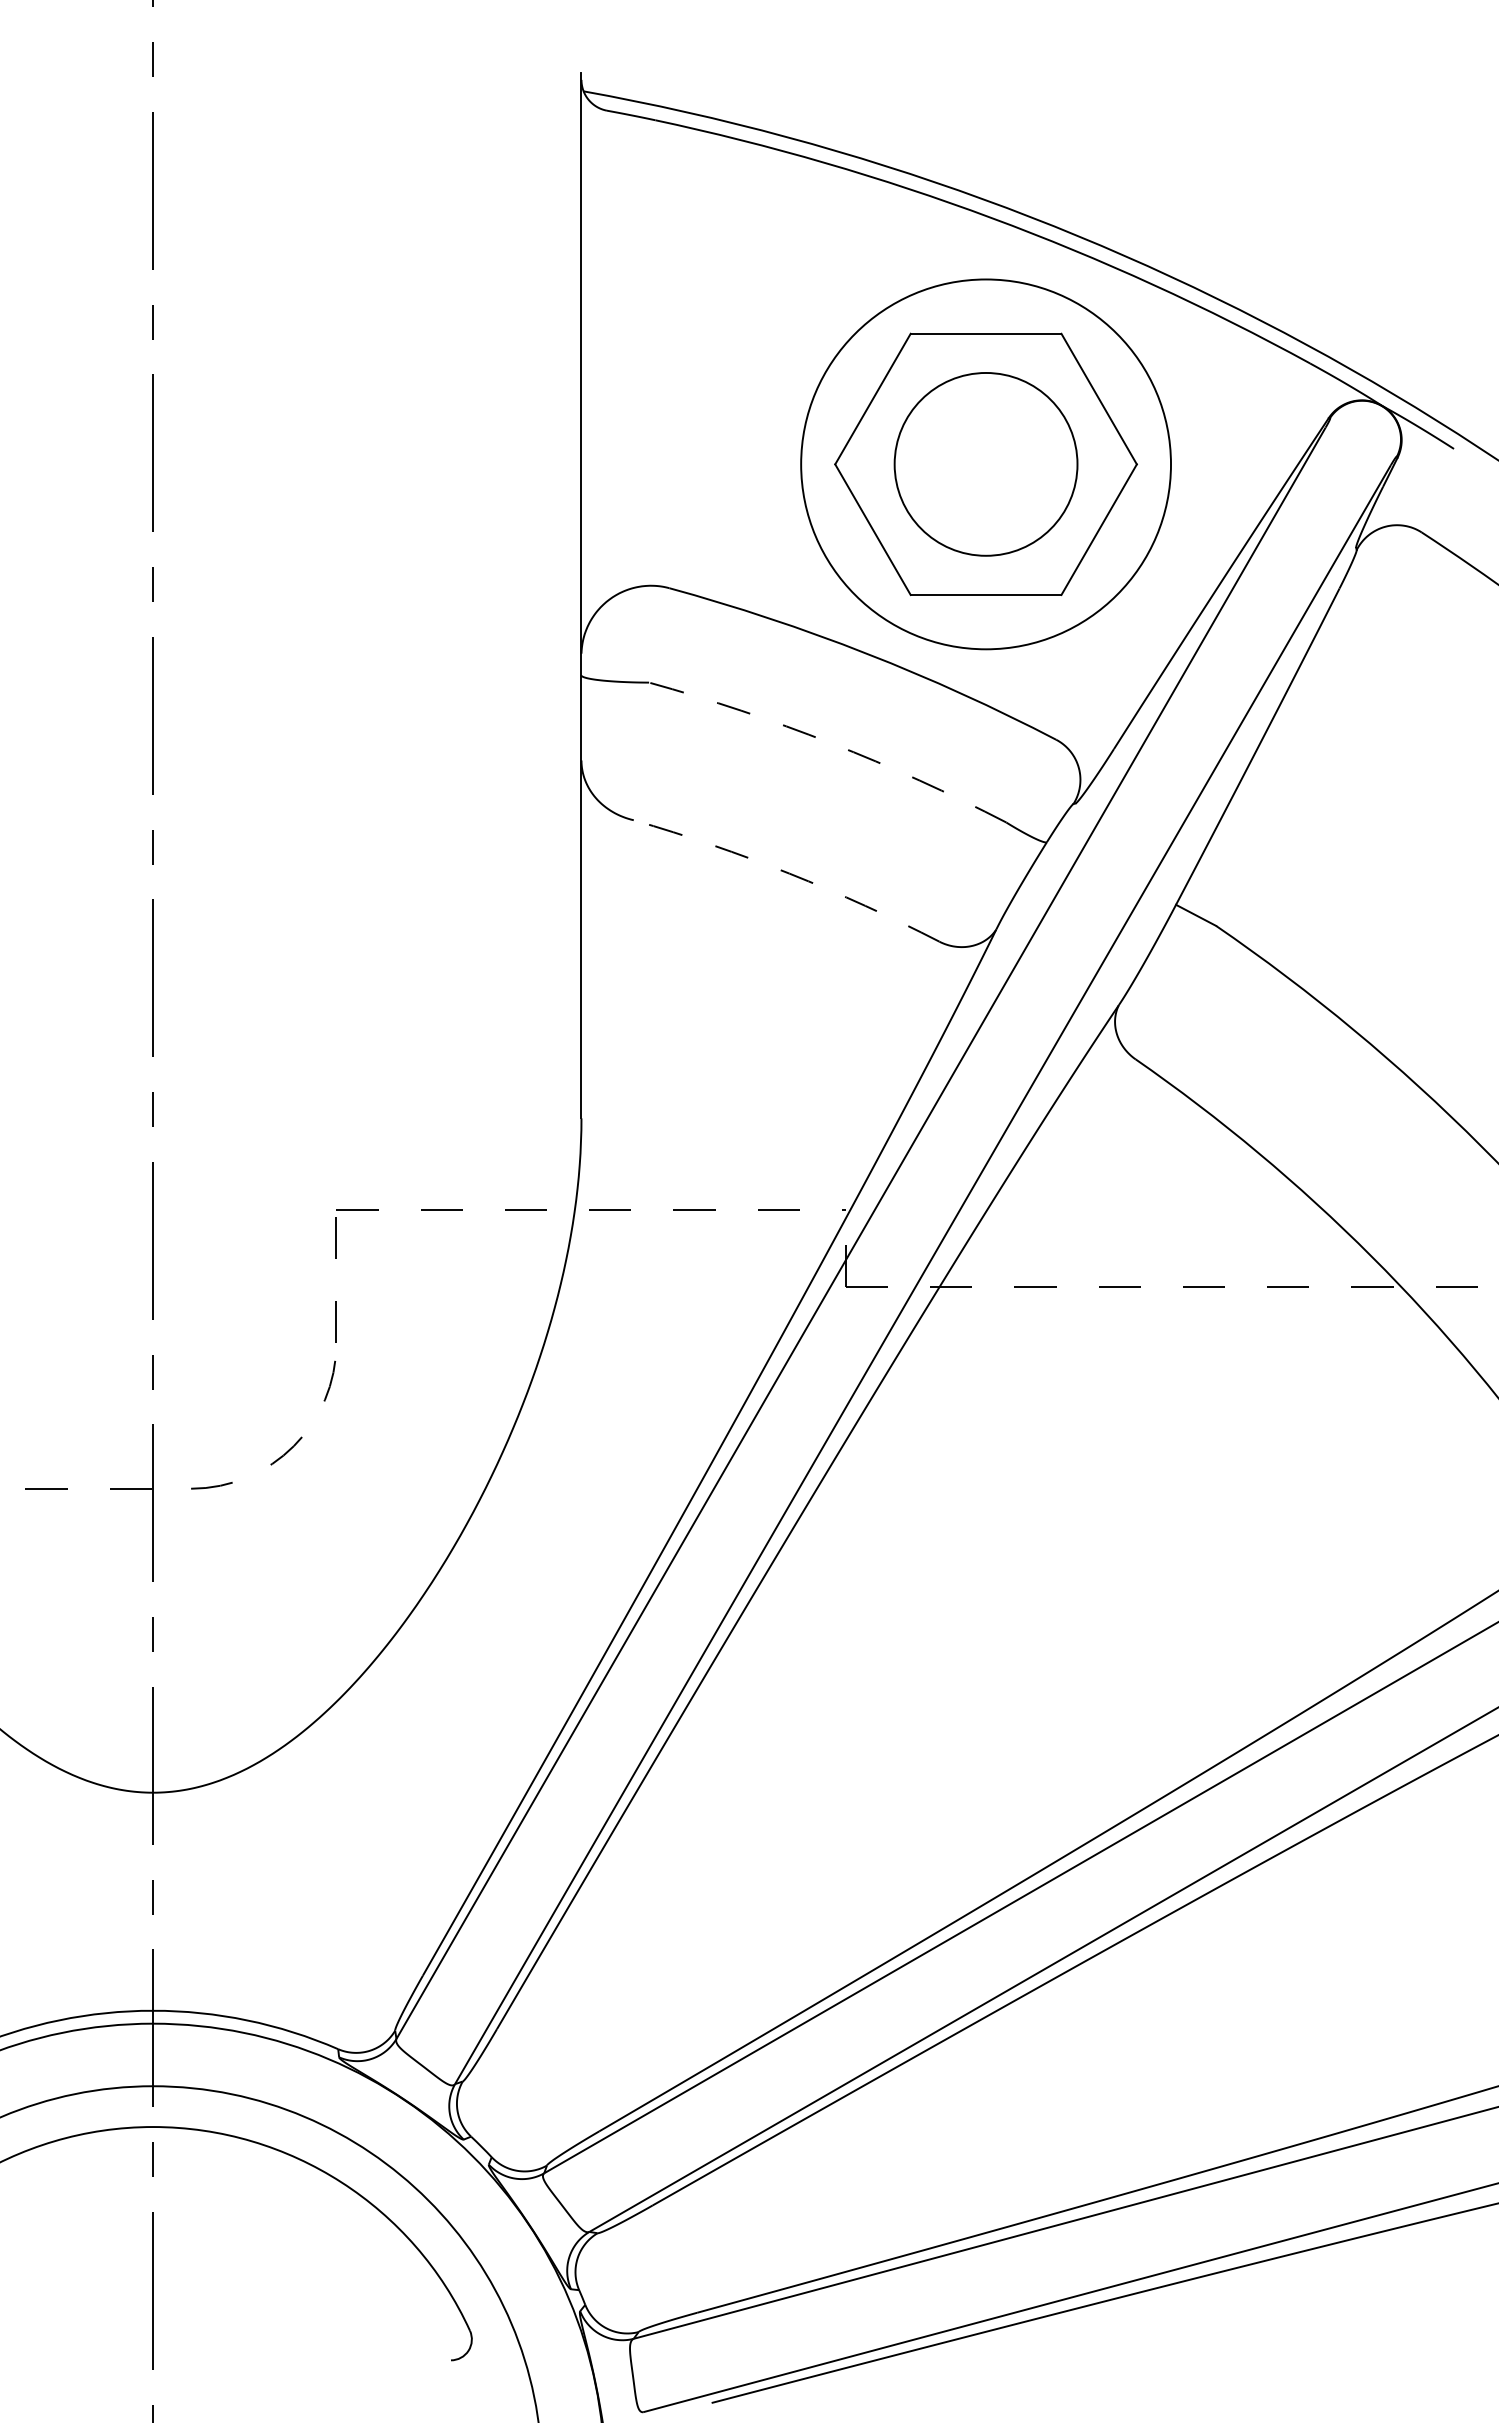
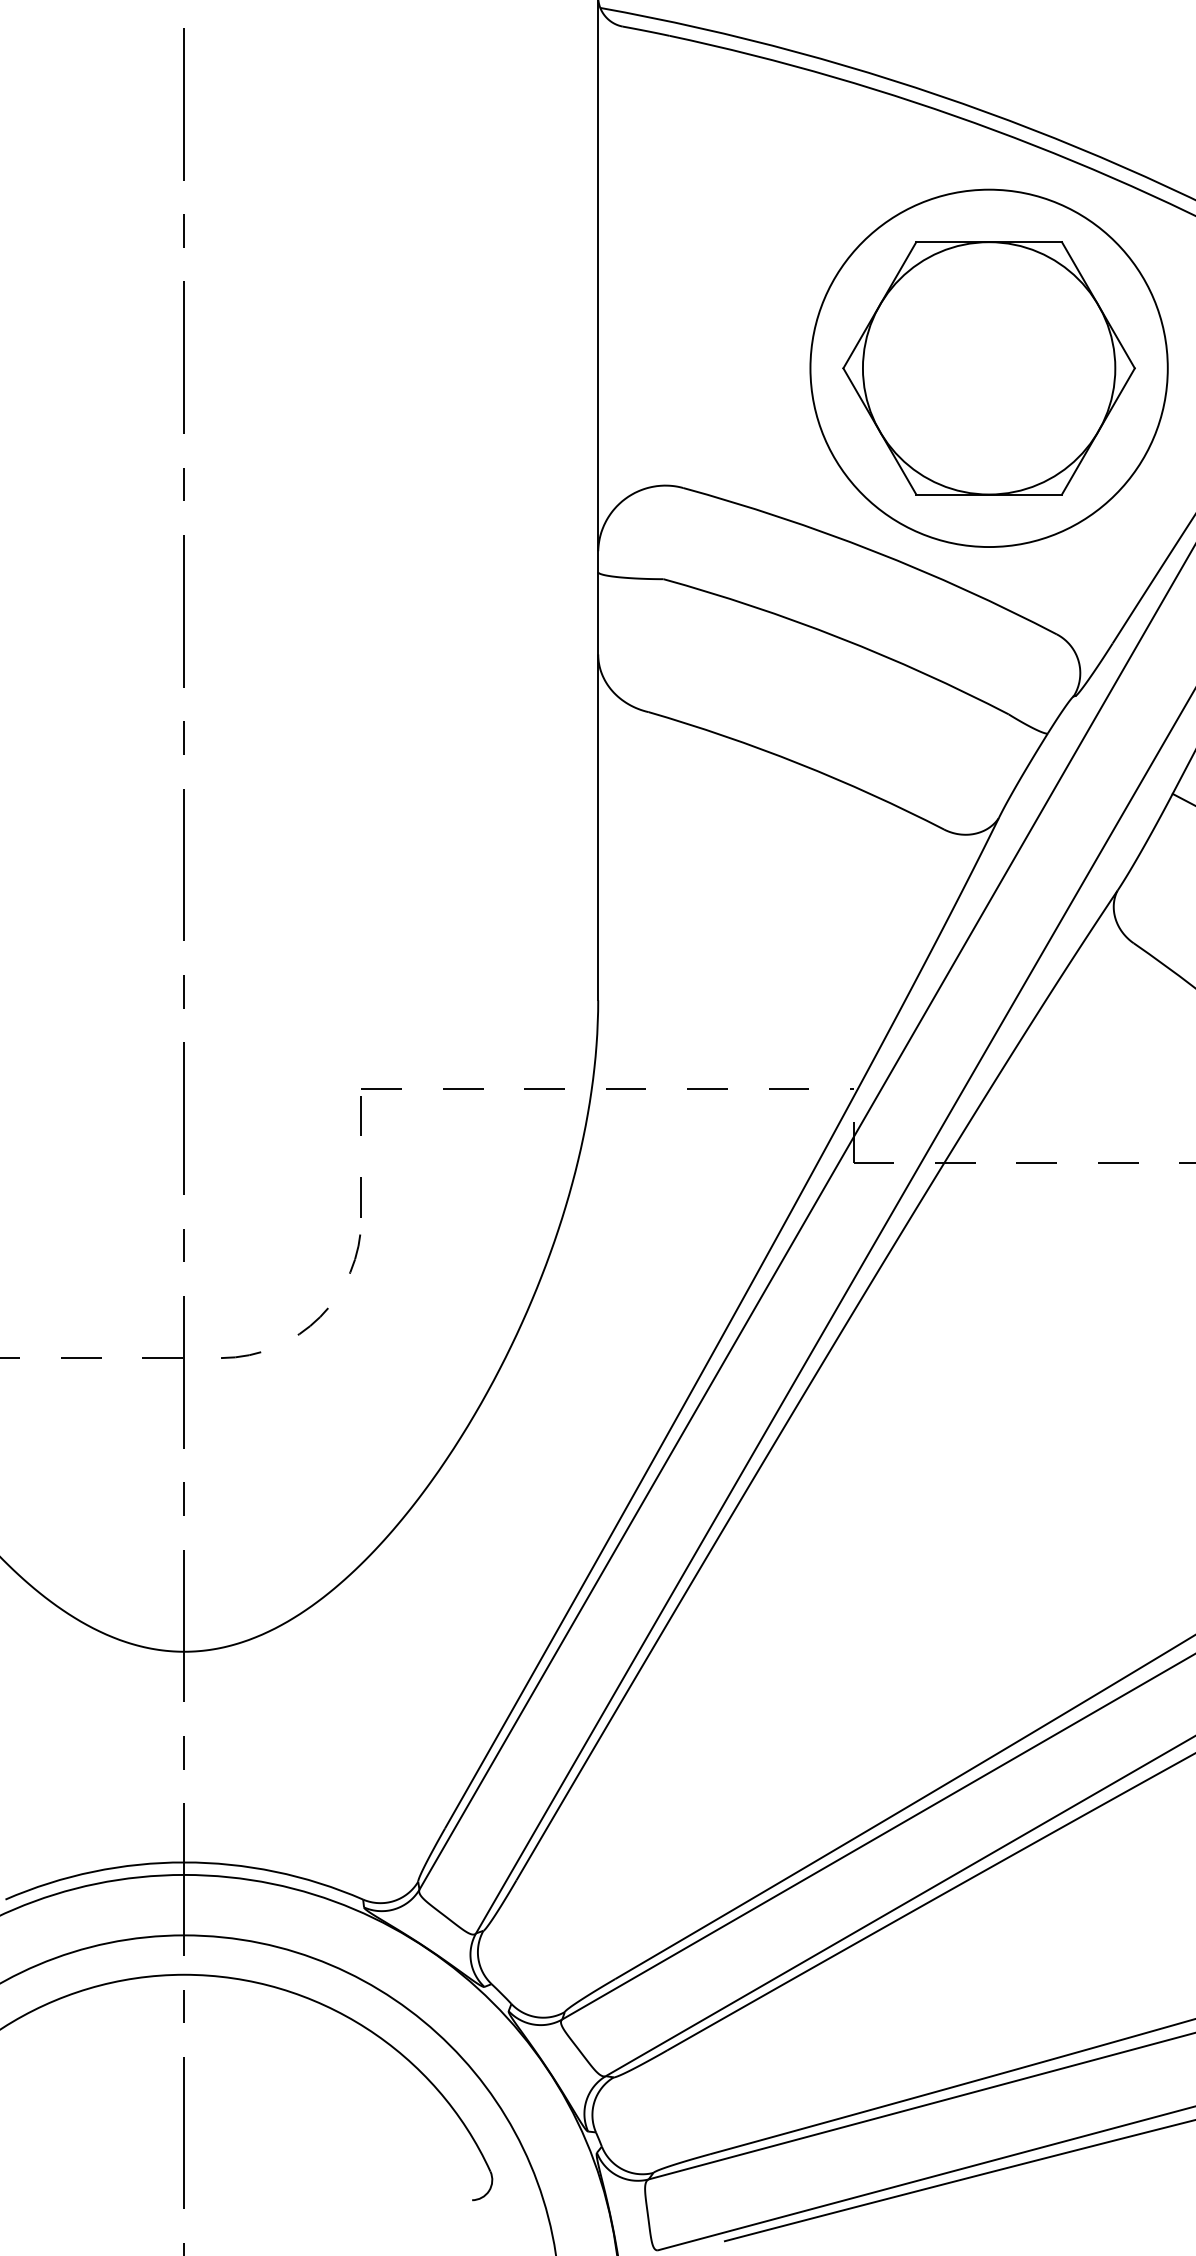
circle: (985, 464) -> (988, 368), size x1.43
arc: (831, 743) -> (839, 638), dashed -> solid
arc: (789, 873) -> (799, 763), dashed -> solid

